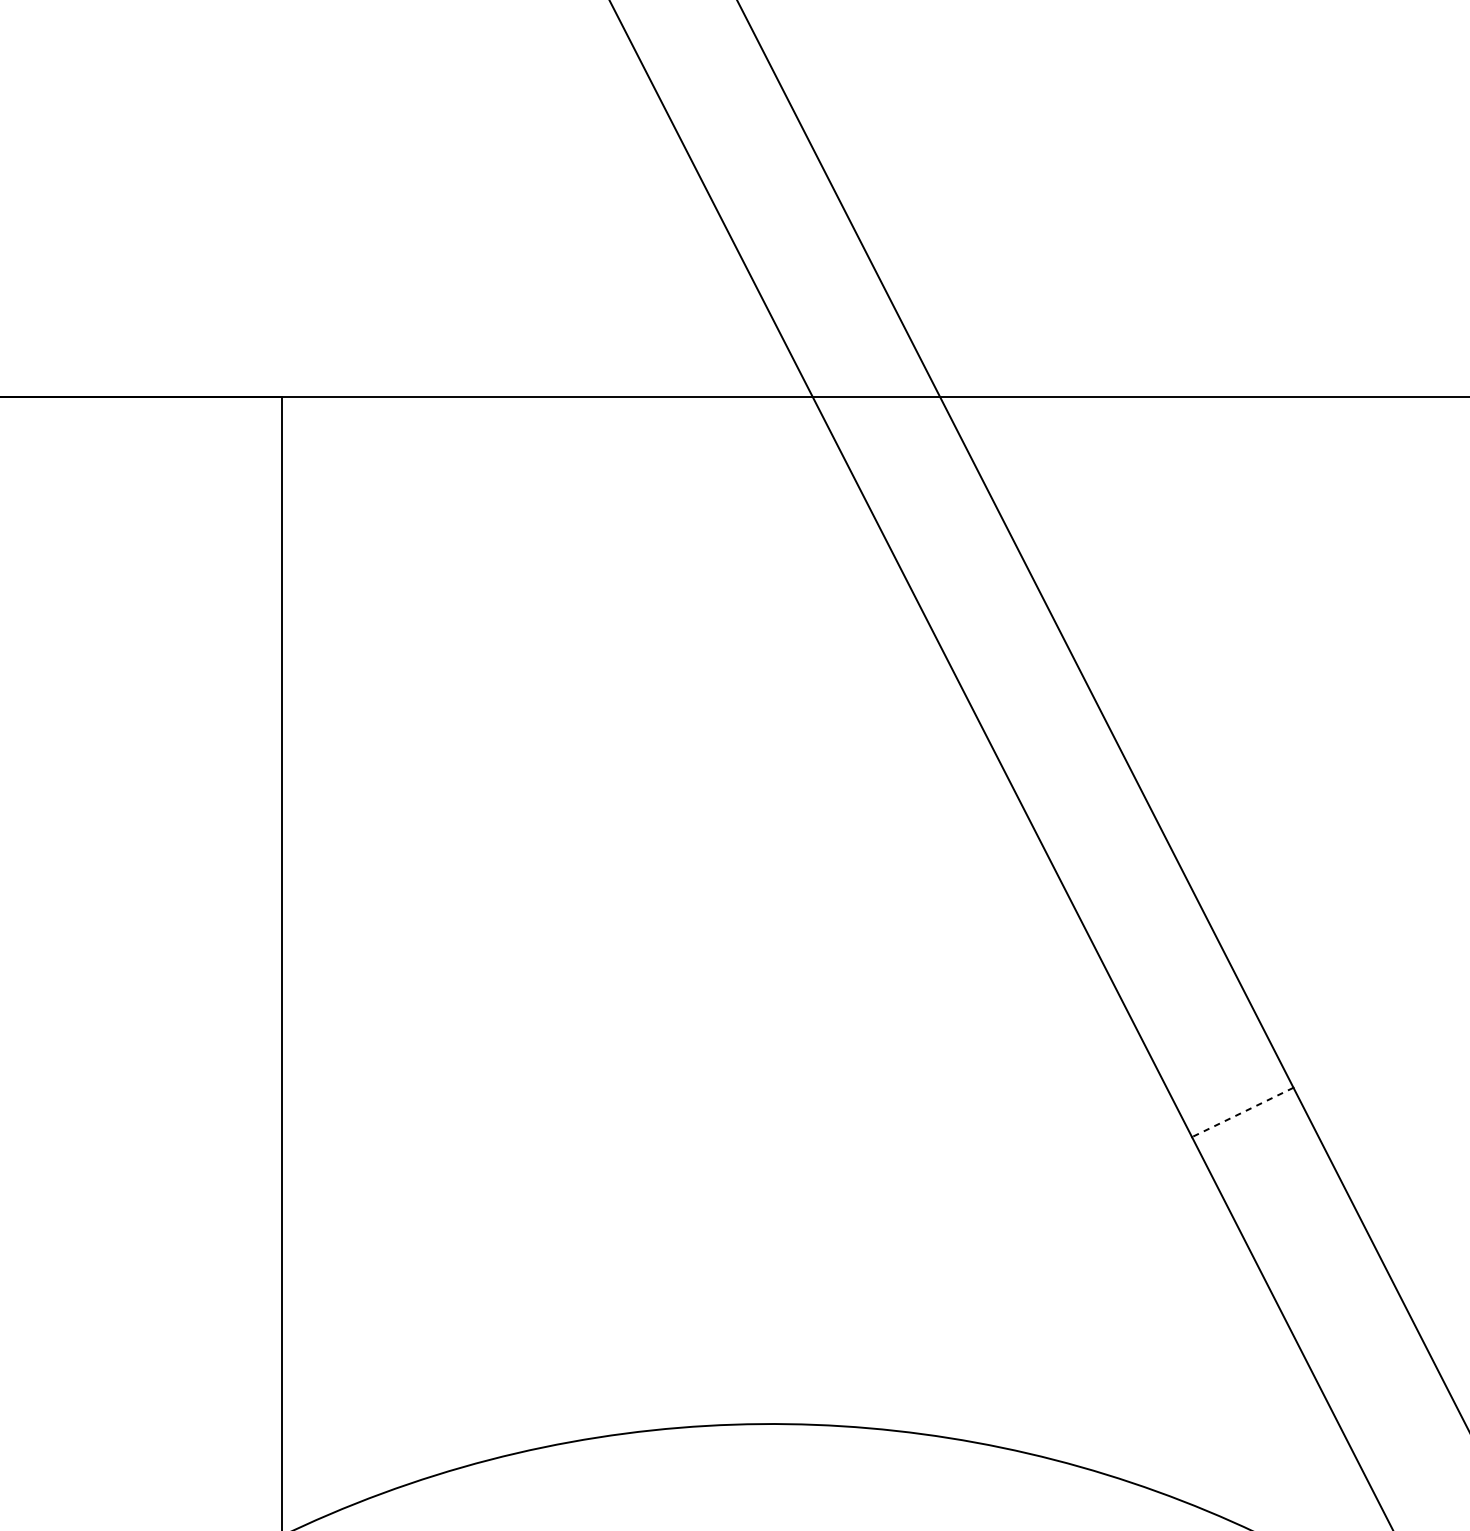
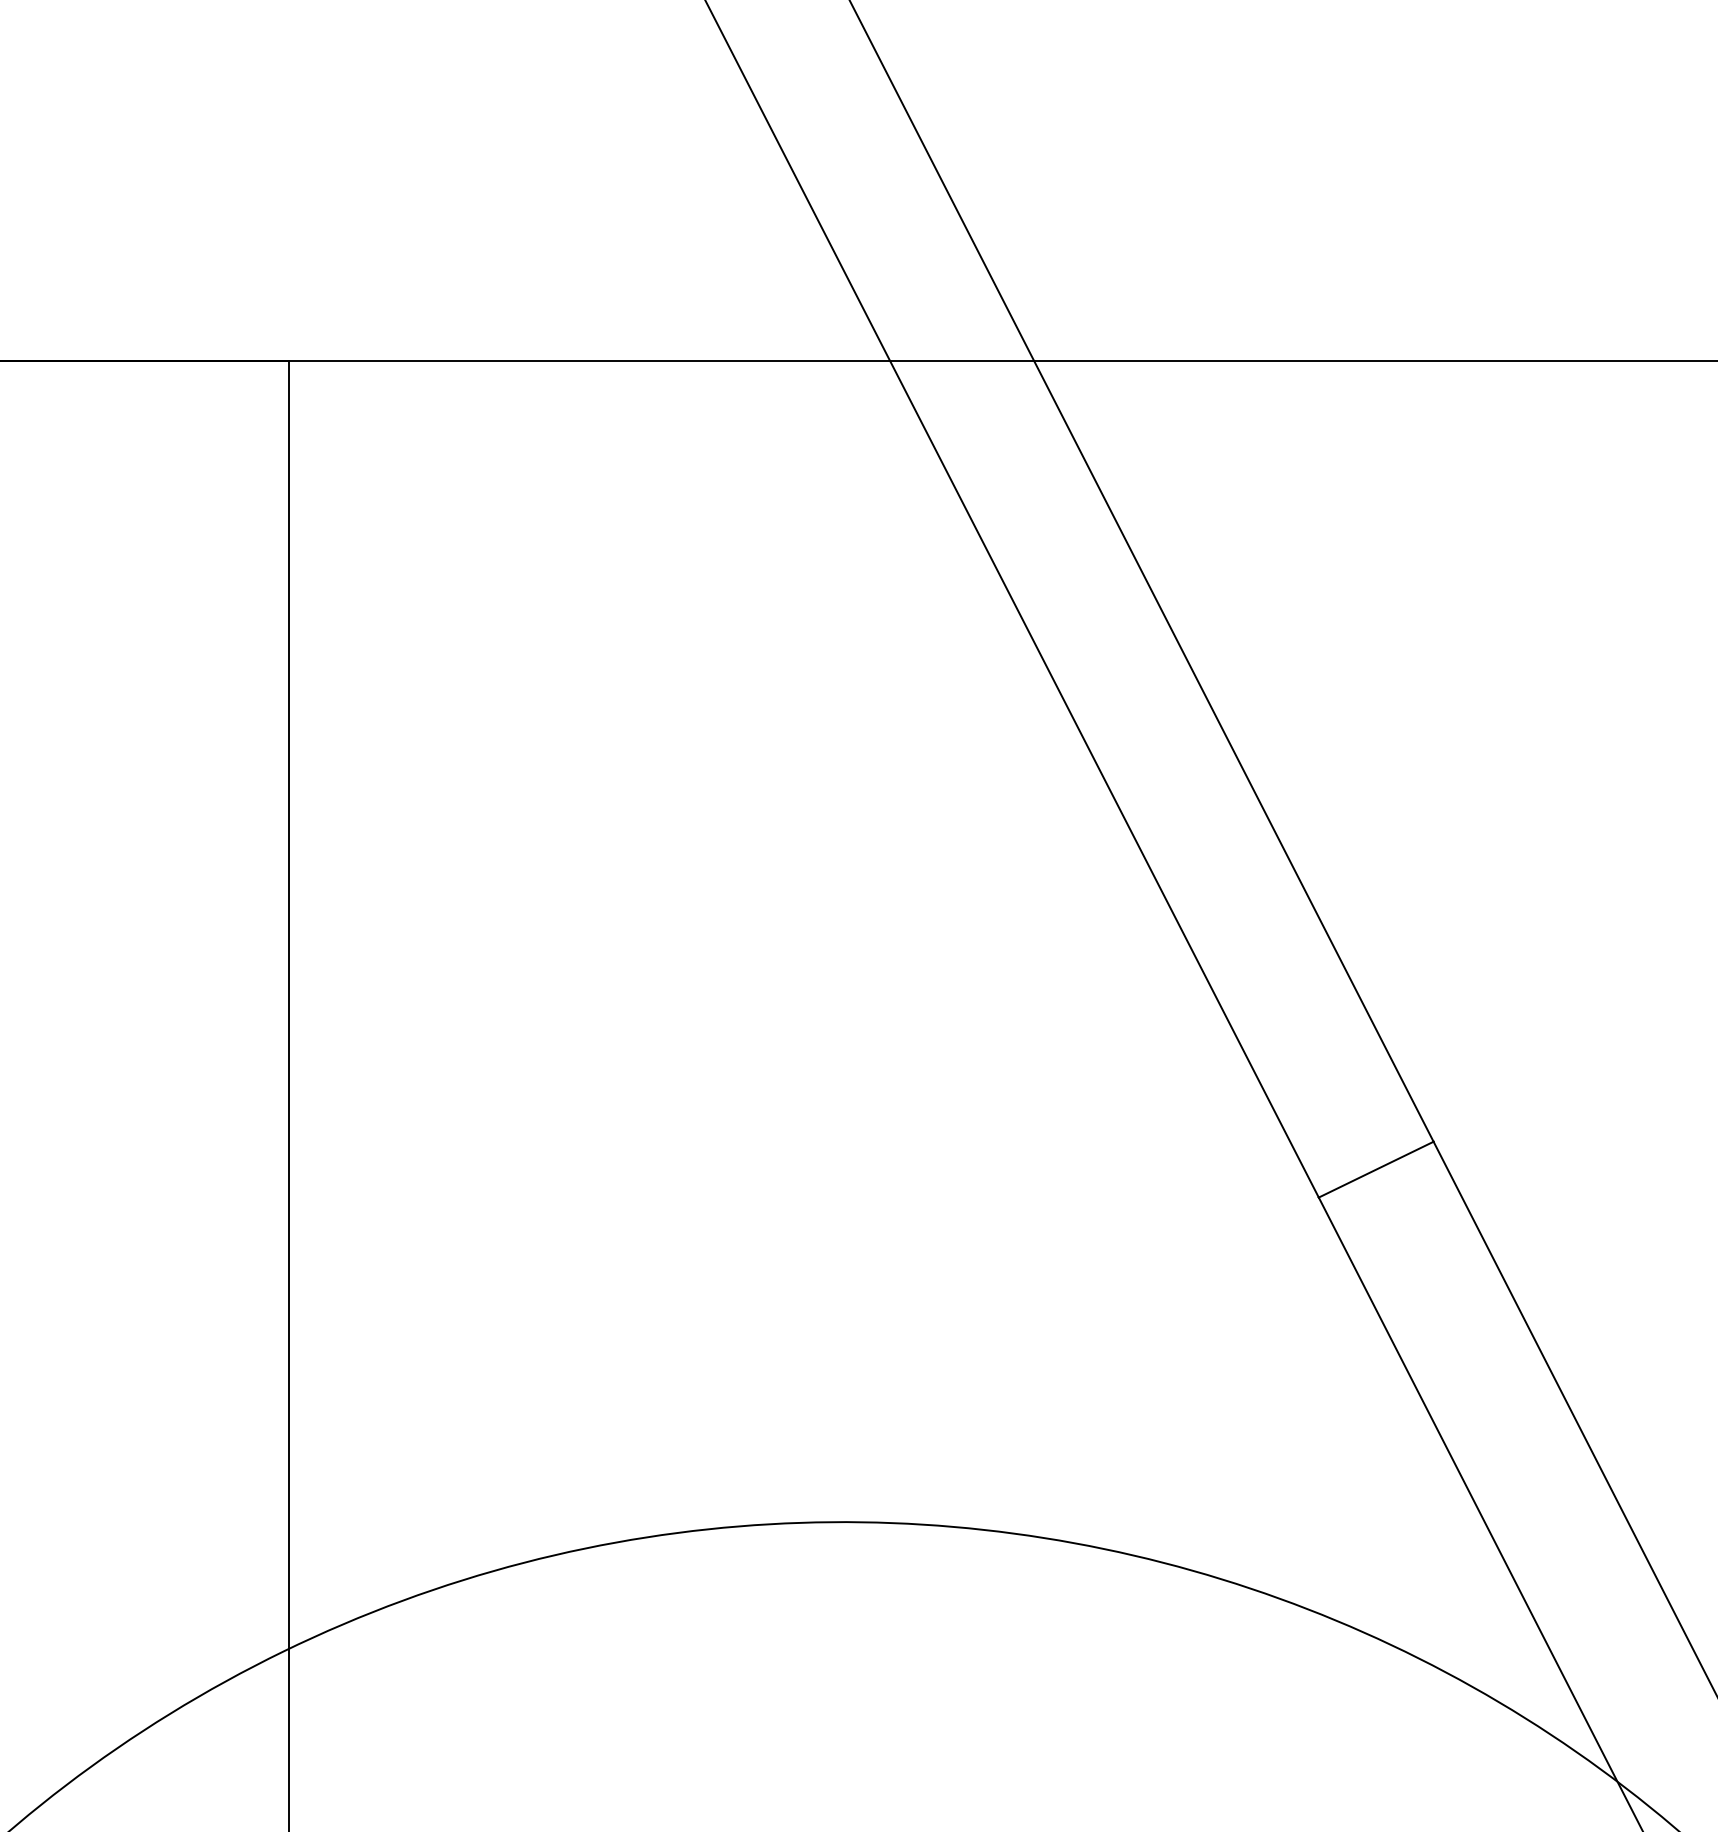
line: (1243, 1112) -> (1376, 1169), dashed -> solid

